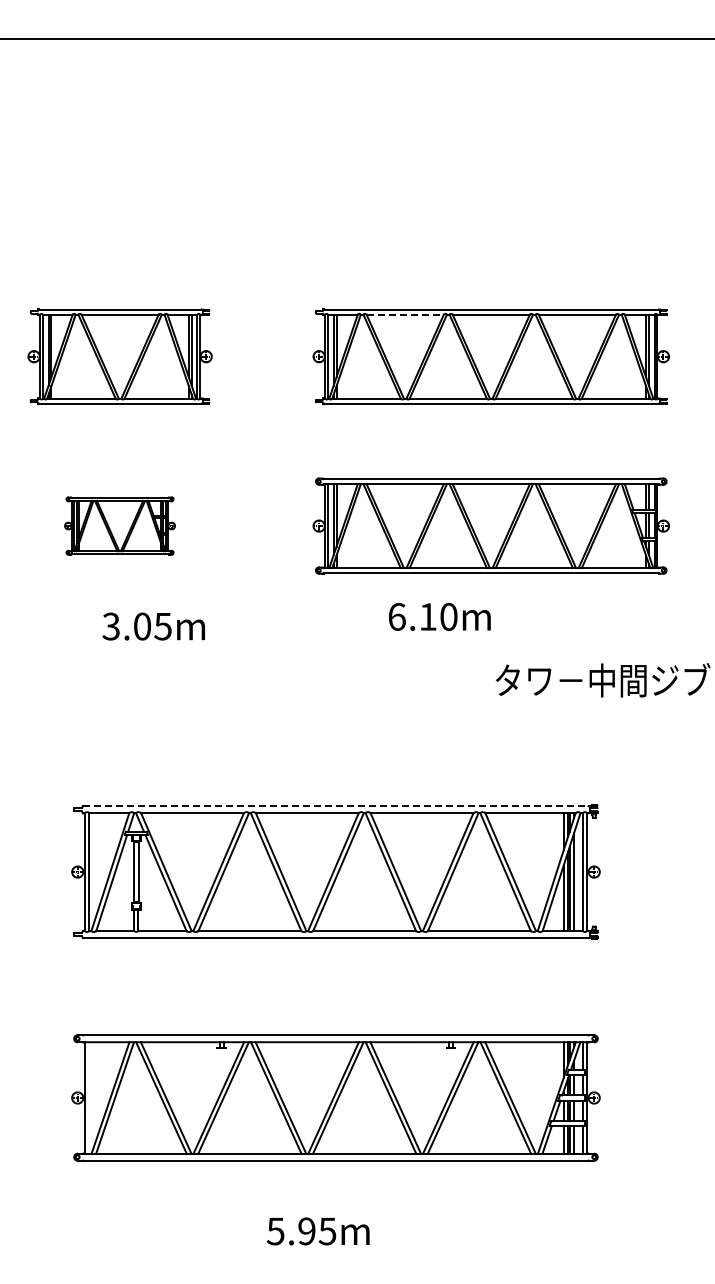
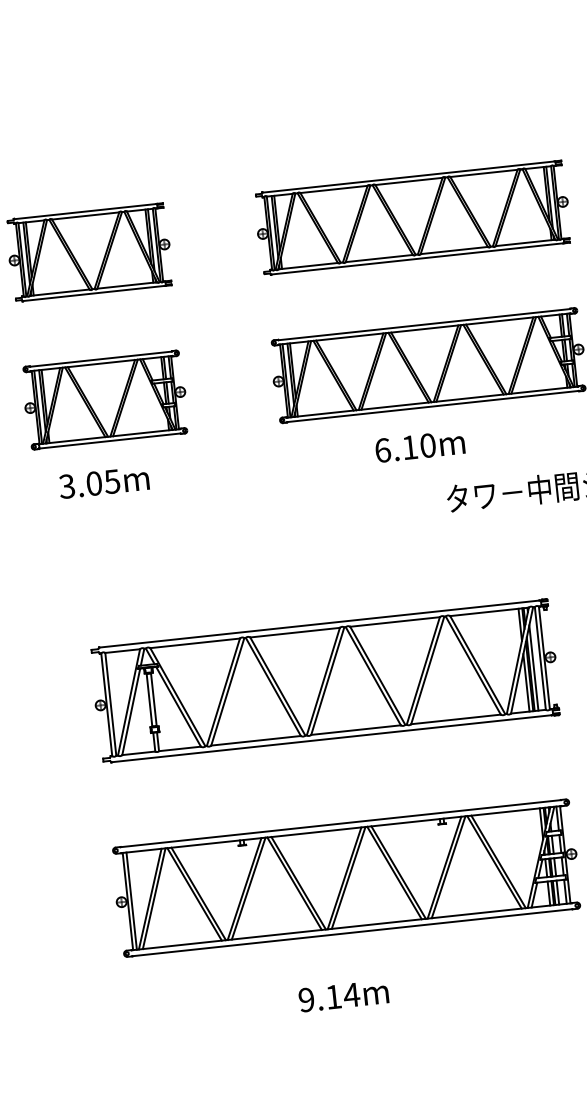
line: (405, 314) -> (334, 189), dashed -> solid
part: (119, 525) -> (104, 399), size x1.67
text: (439, 616) -> (419, 446), moved
text: (153, 626) -> (103, 482), moved
line: (335, 806) -> (319, 624), dashed -> solid
line: (89, 1097) -> (131, 900), added
text: (301, 1231) -> (328, 997), 5.95m -> 9.14m

